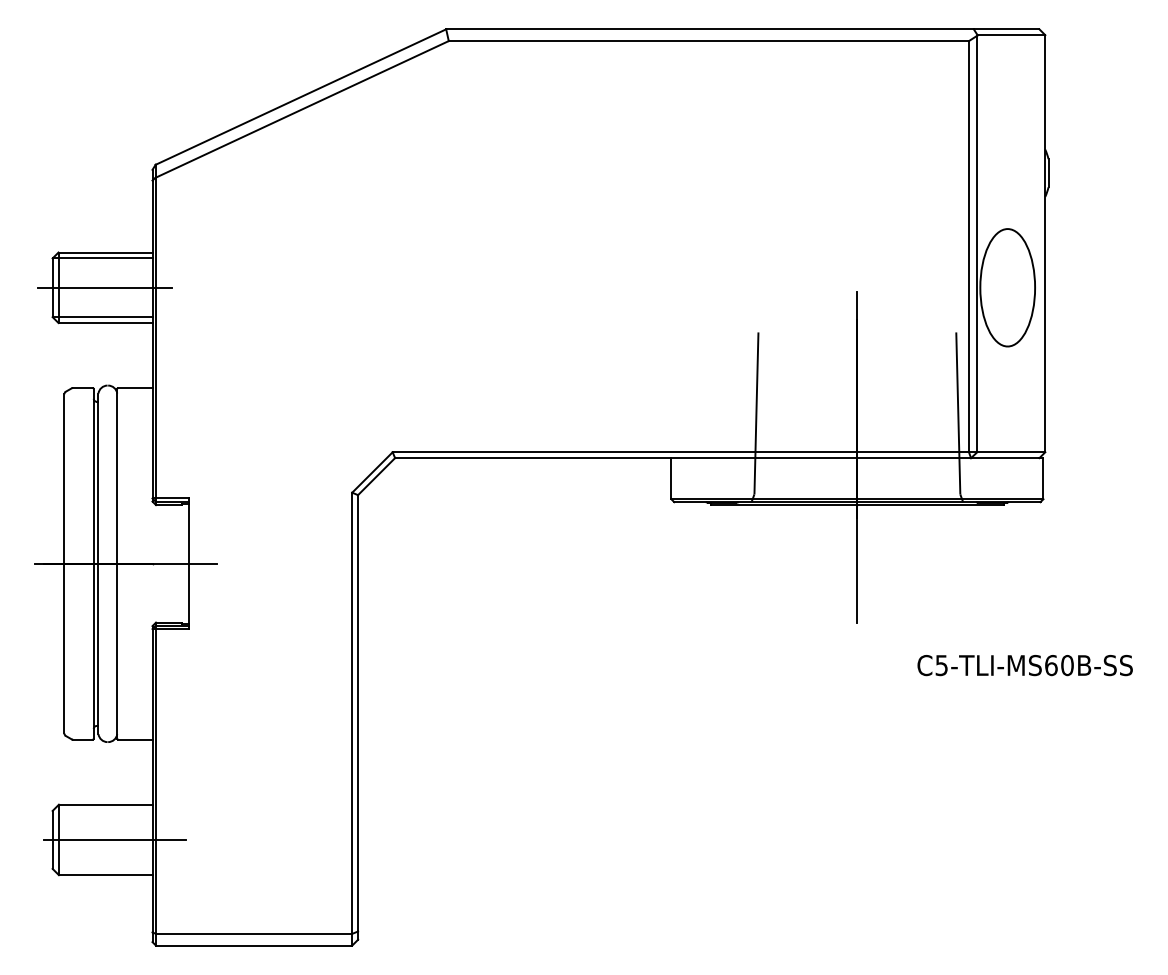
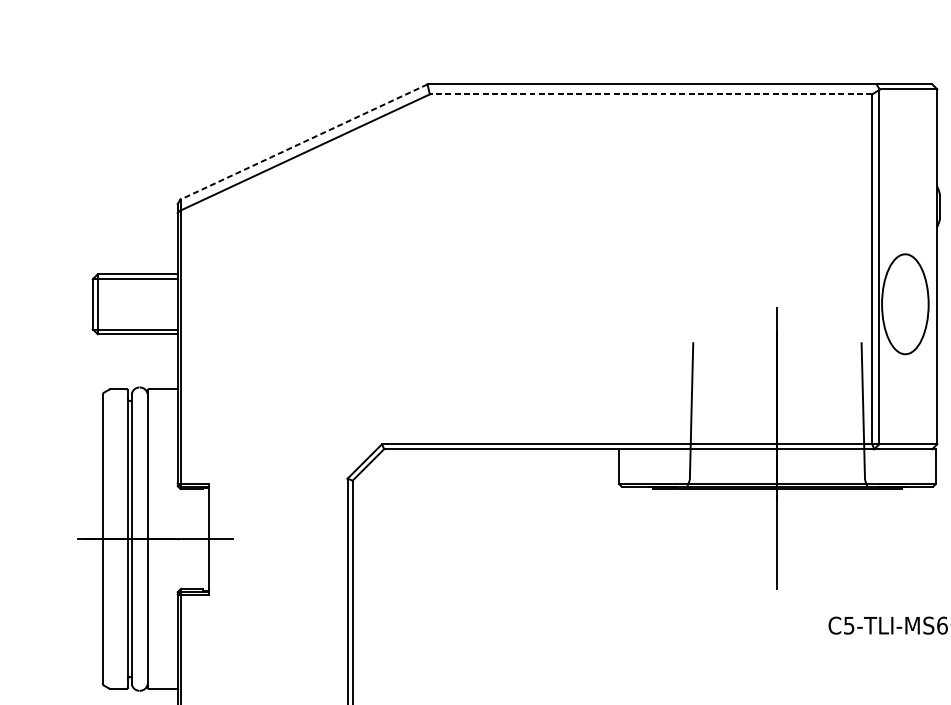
line: (708, 41) -> (650, 94), solid -> dashed
line: (300, 97) -> (303, 142), solid -> dashed
line: (105, 287) -> (137, 304), removed

